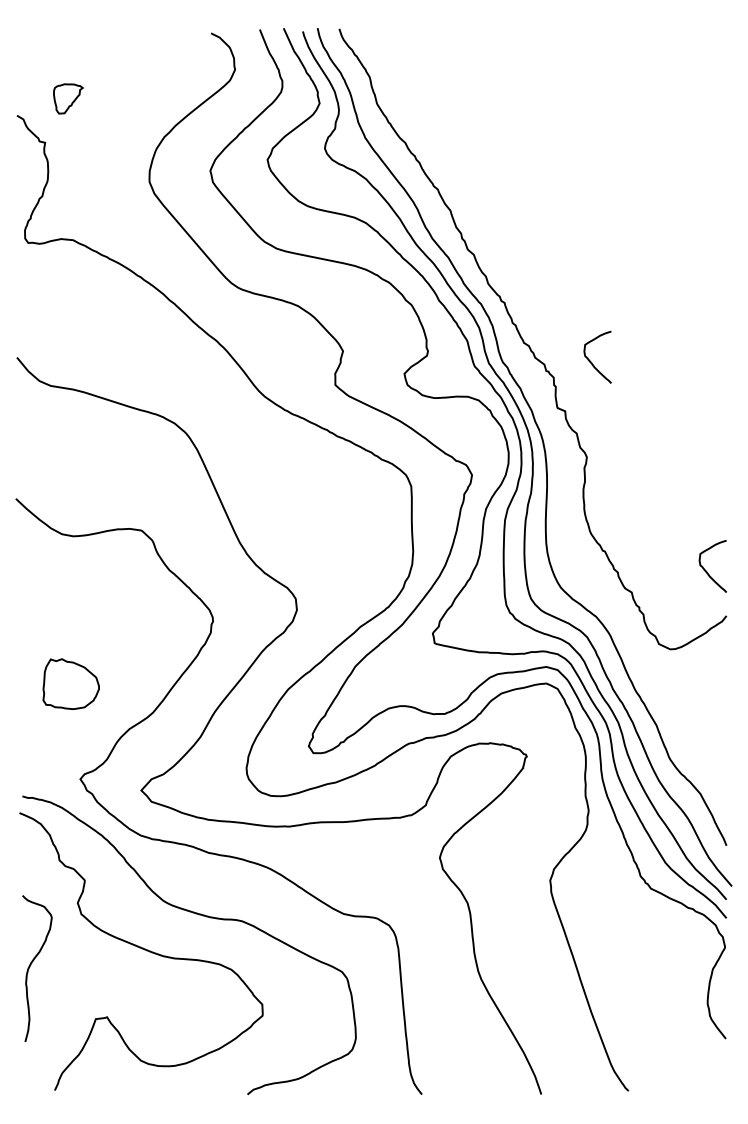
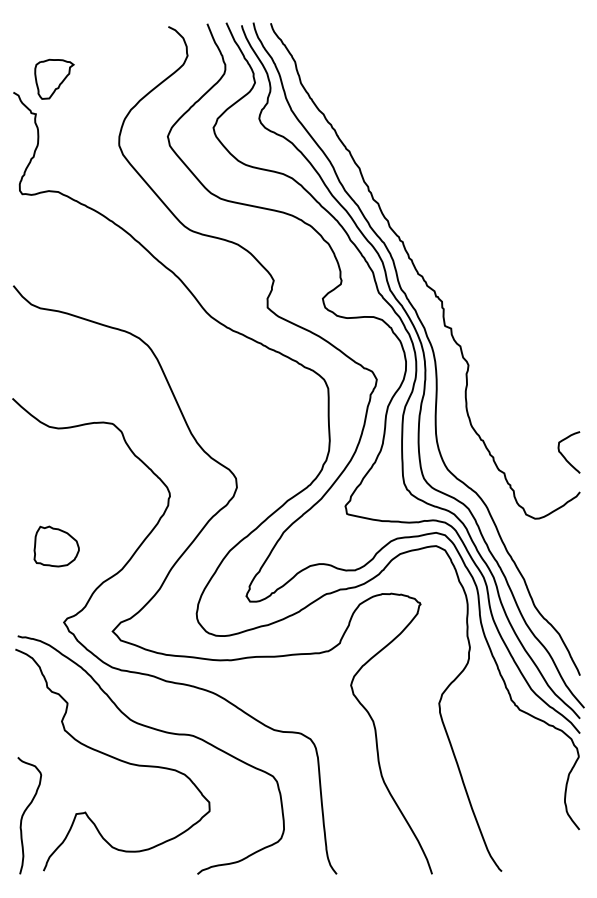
part: (68, 98) -> (54, 78), size x1.67
curve: (590, 359) -> (471, 287), removed
curve: (32, 964) -> (25, 812), moved

